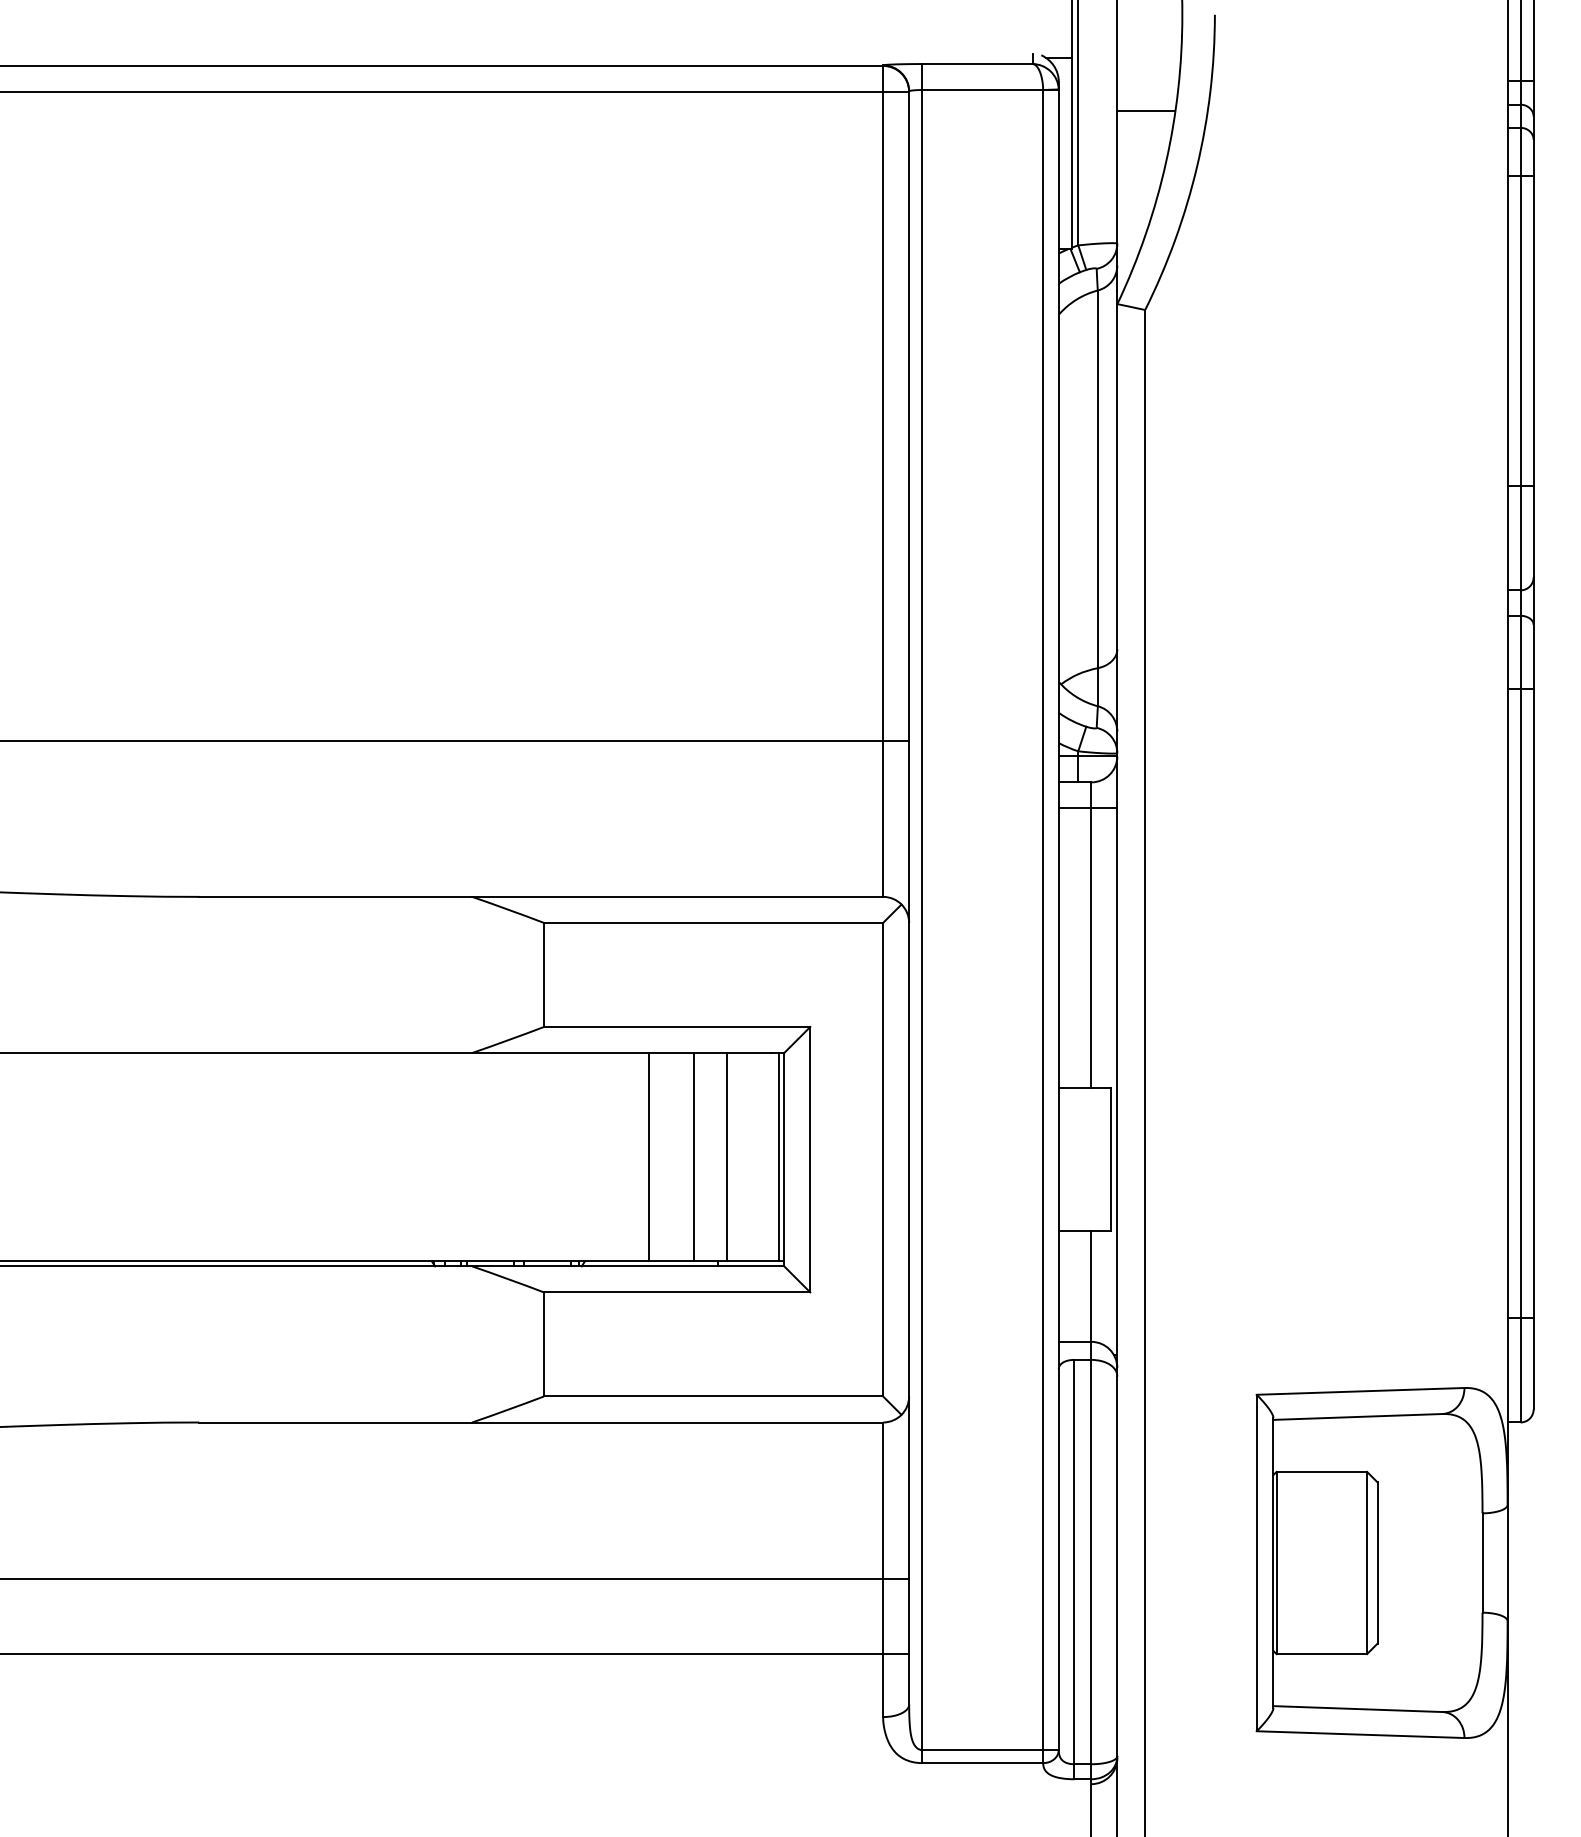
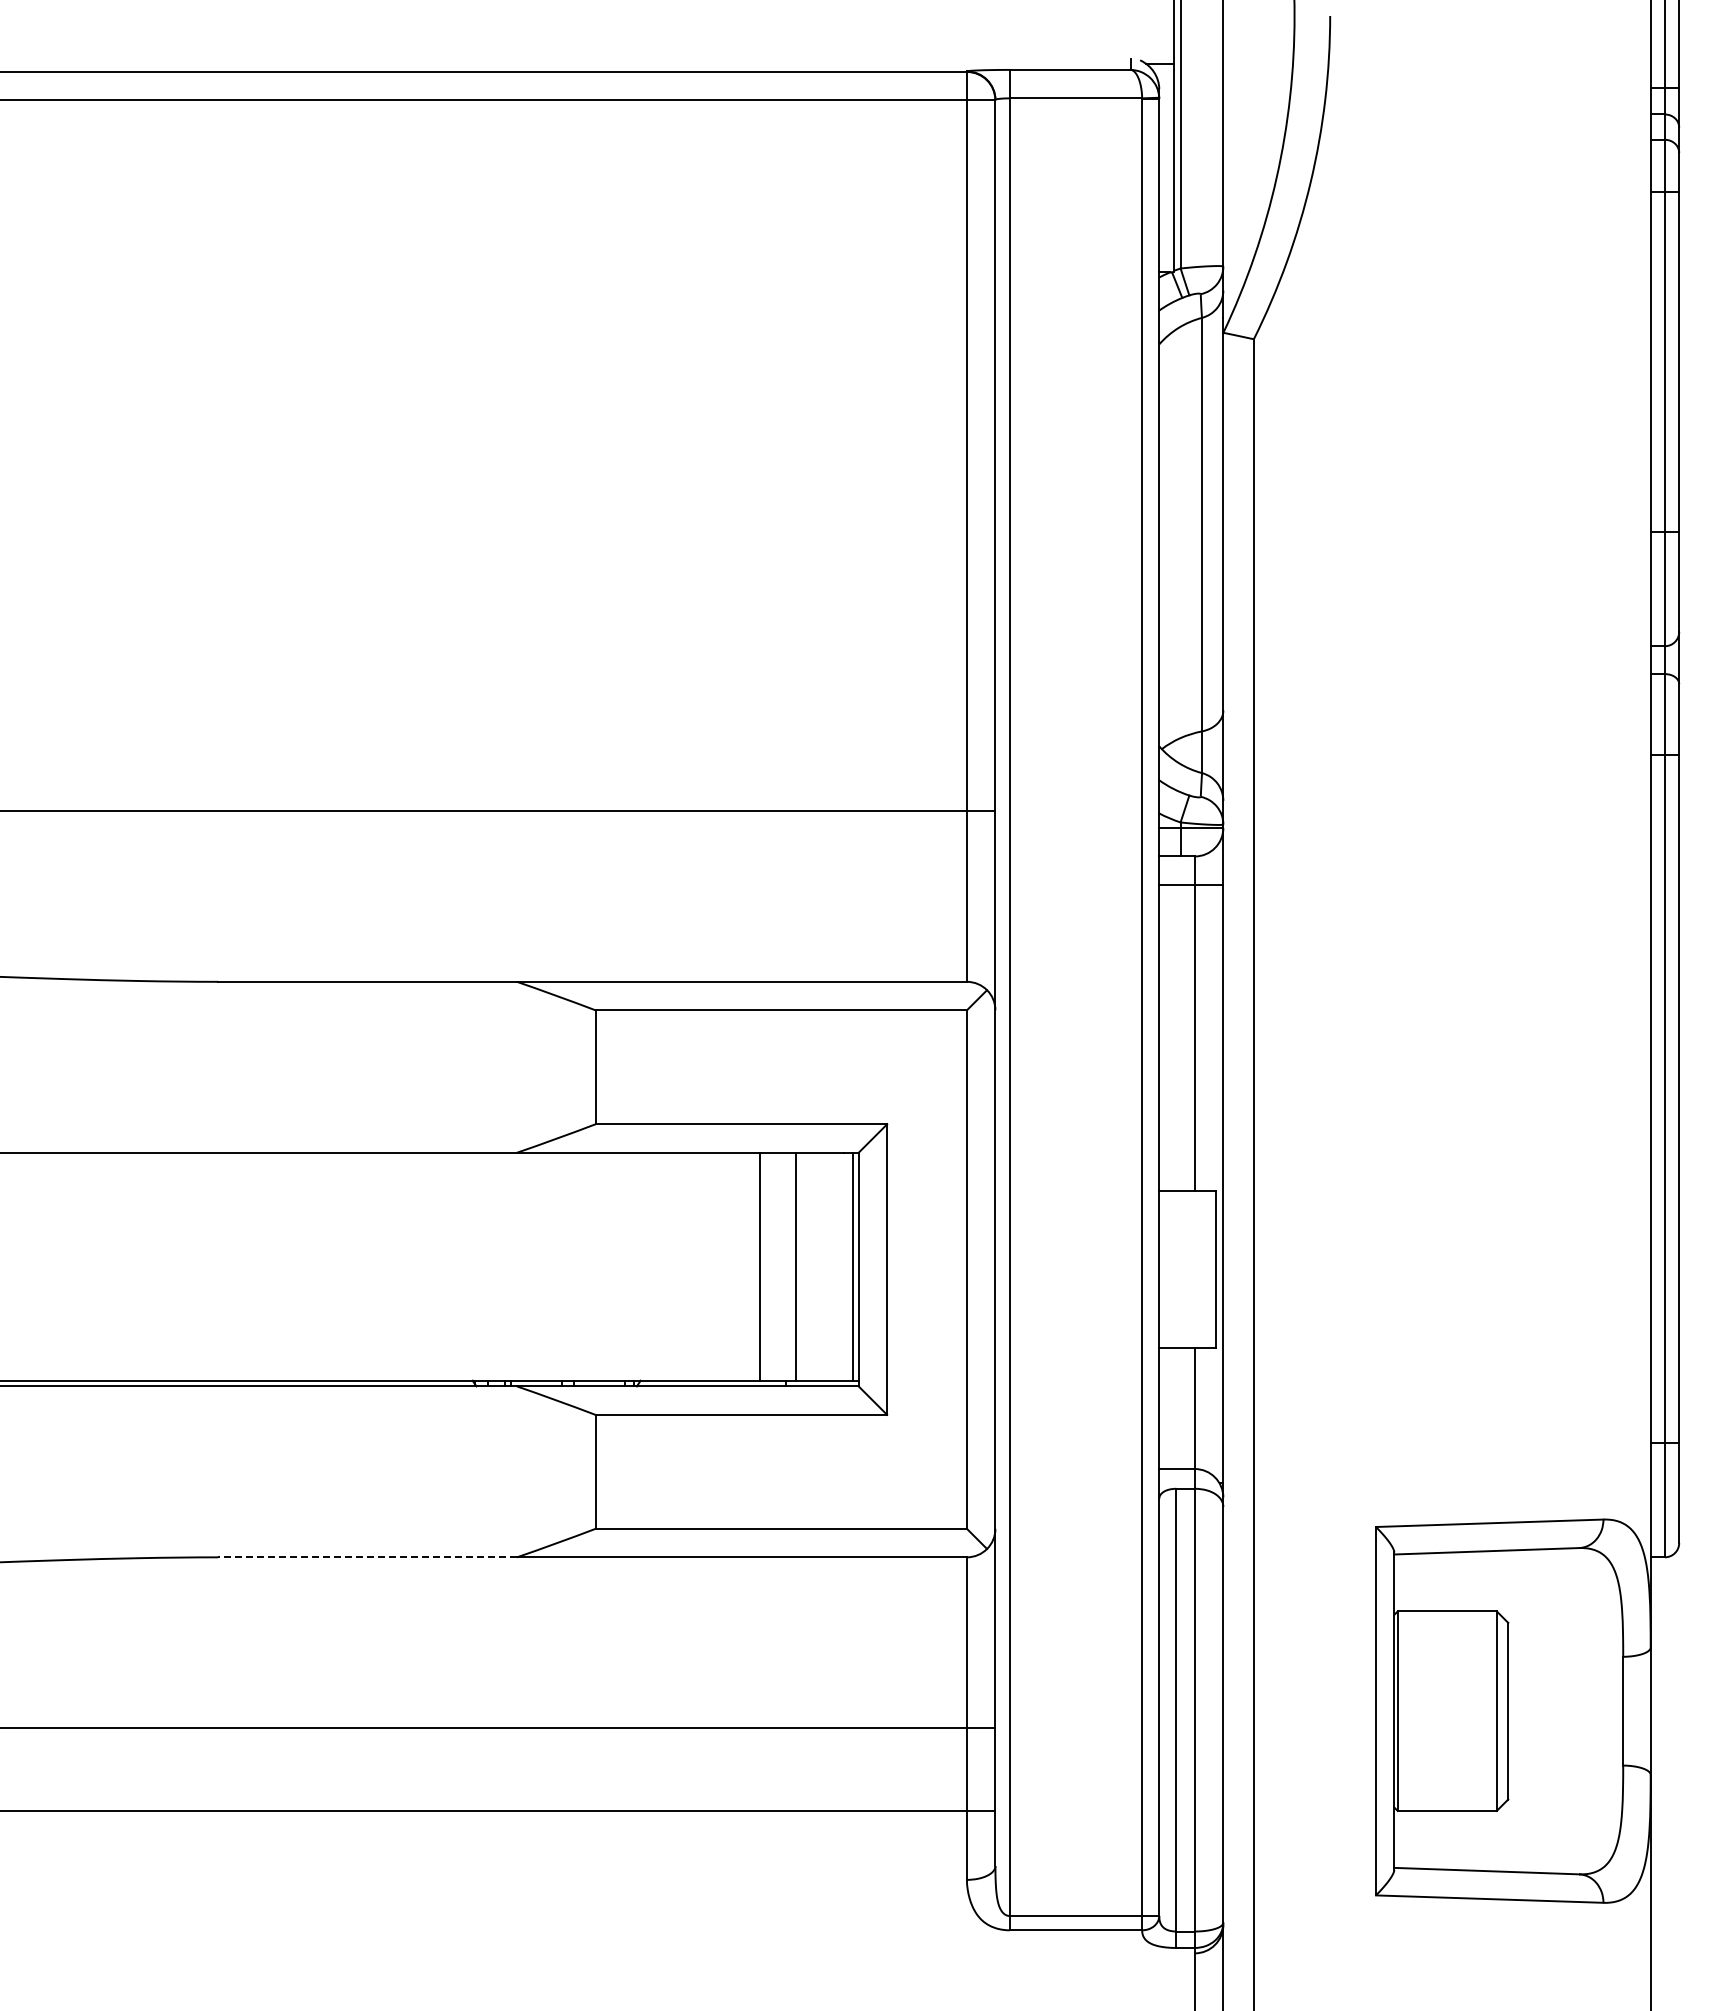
line: (1146, 111) -> (1255, 121), removed
line: (648, 1156) -> (710, 1266), removed
line: (335, 1422) -> (367, 1557), solid -> dashed

